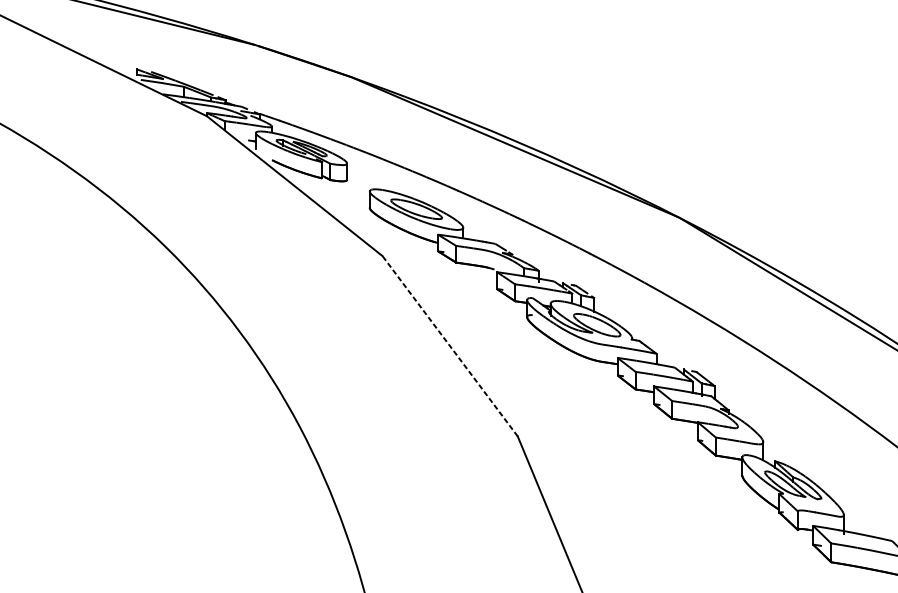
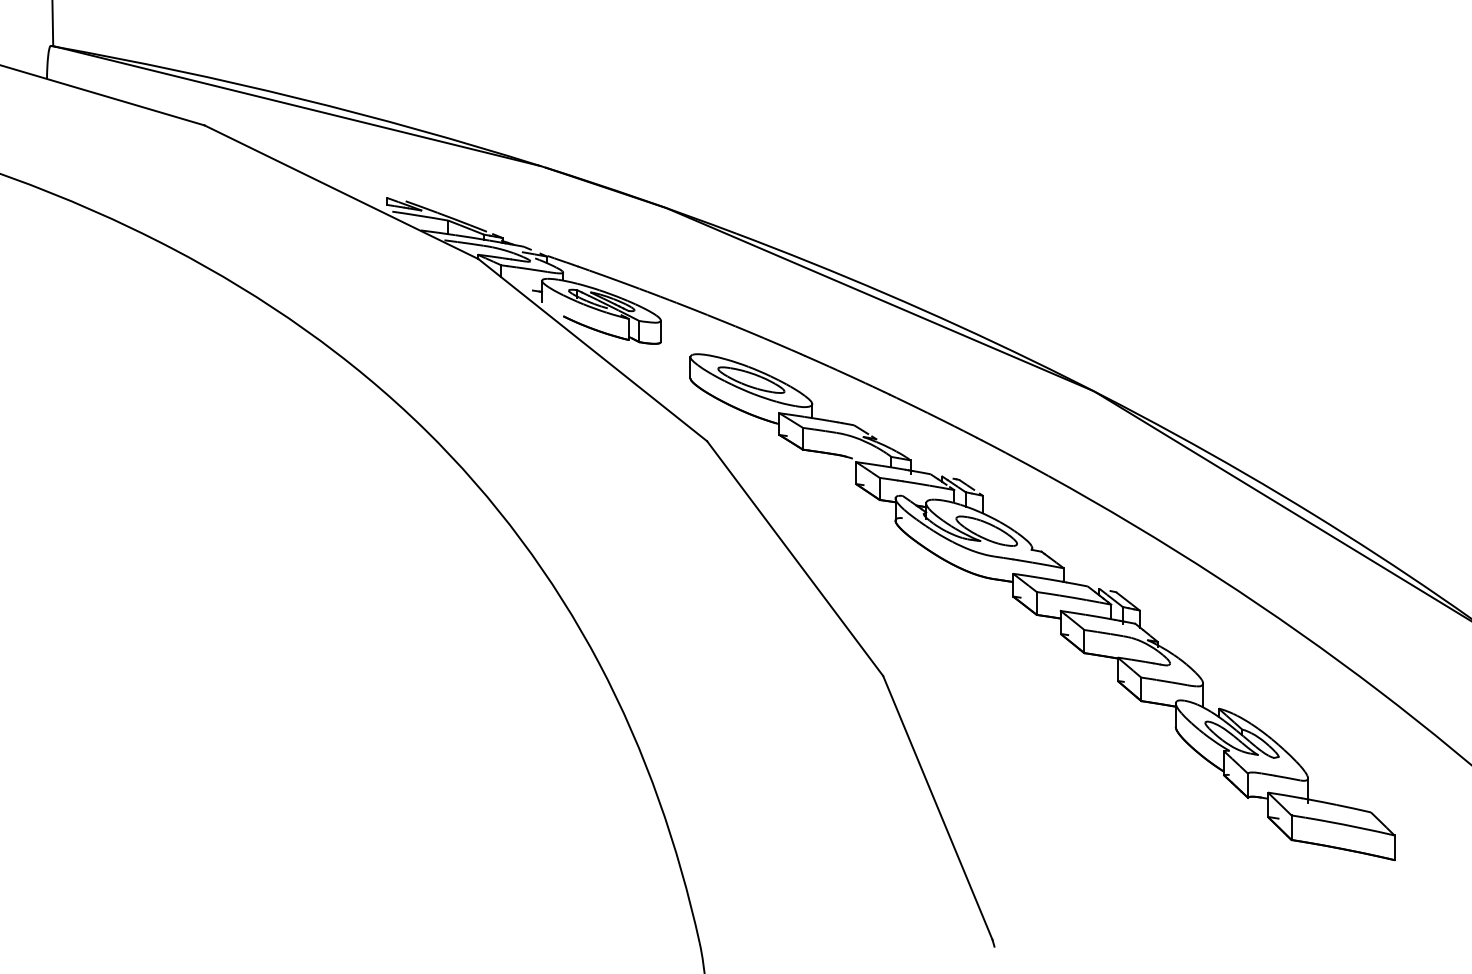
line: (450, 346) -> (795, 558), dashed -> solid

